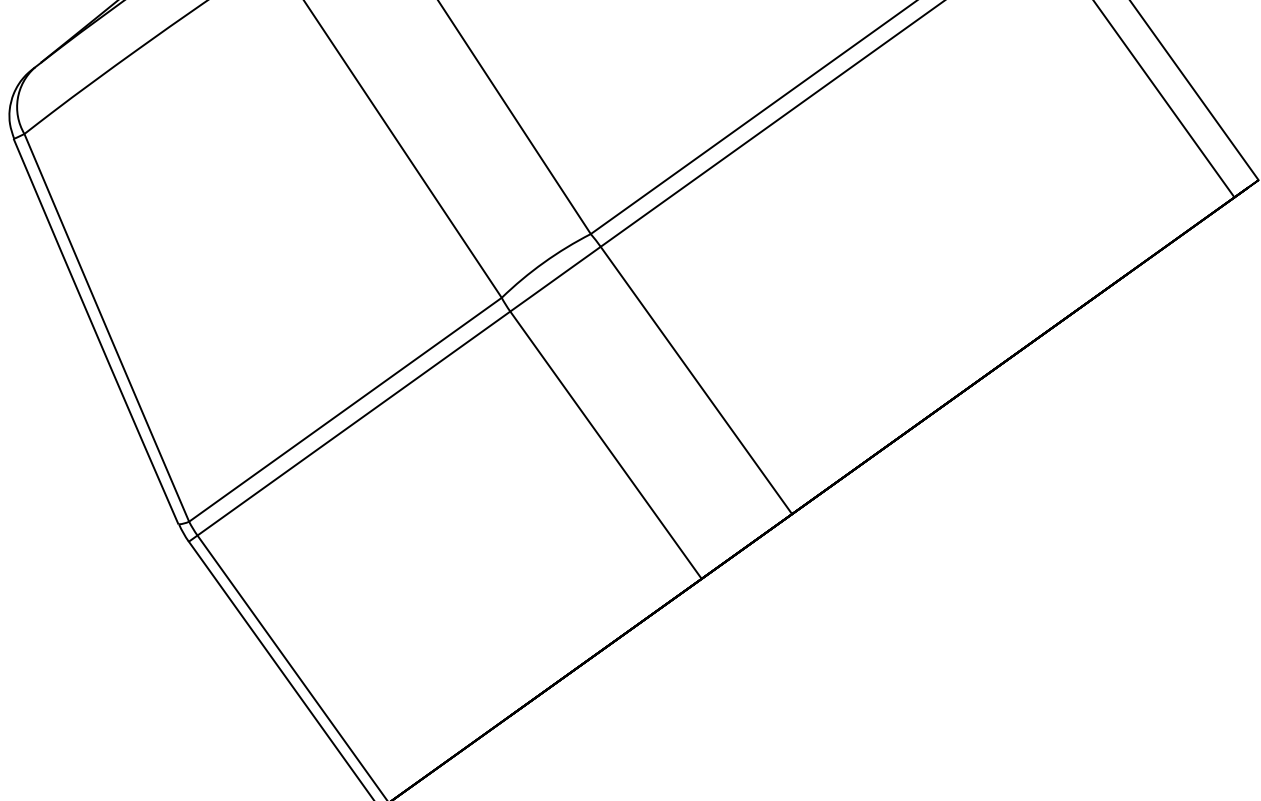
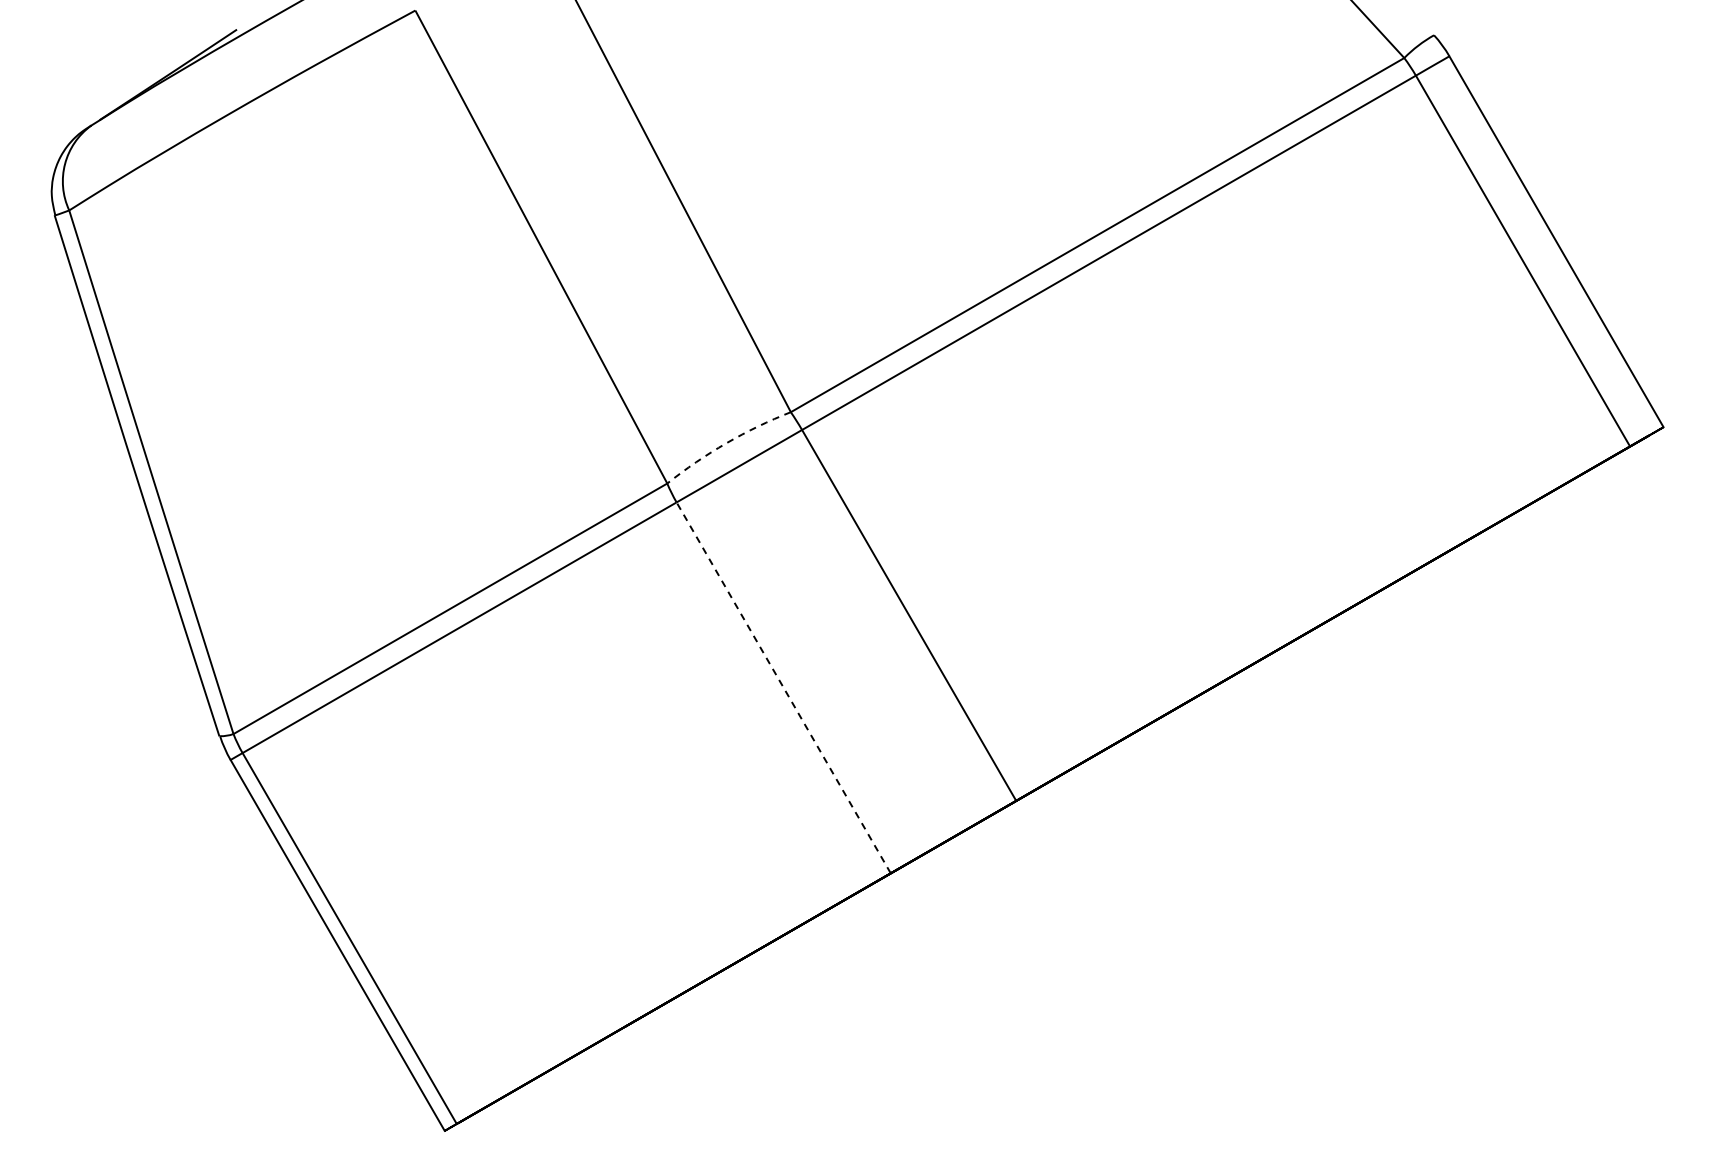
arc: (543, 262) -> (726, 443), solid -> dashed
line: (605, 444) -> (783, 687), solid -> dashed

